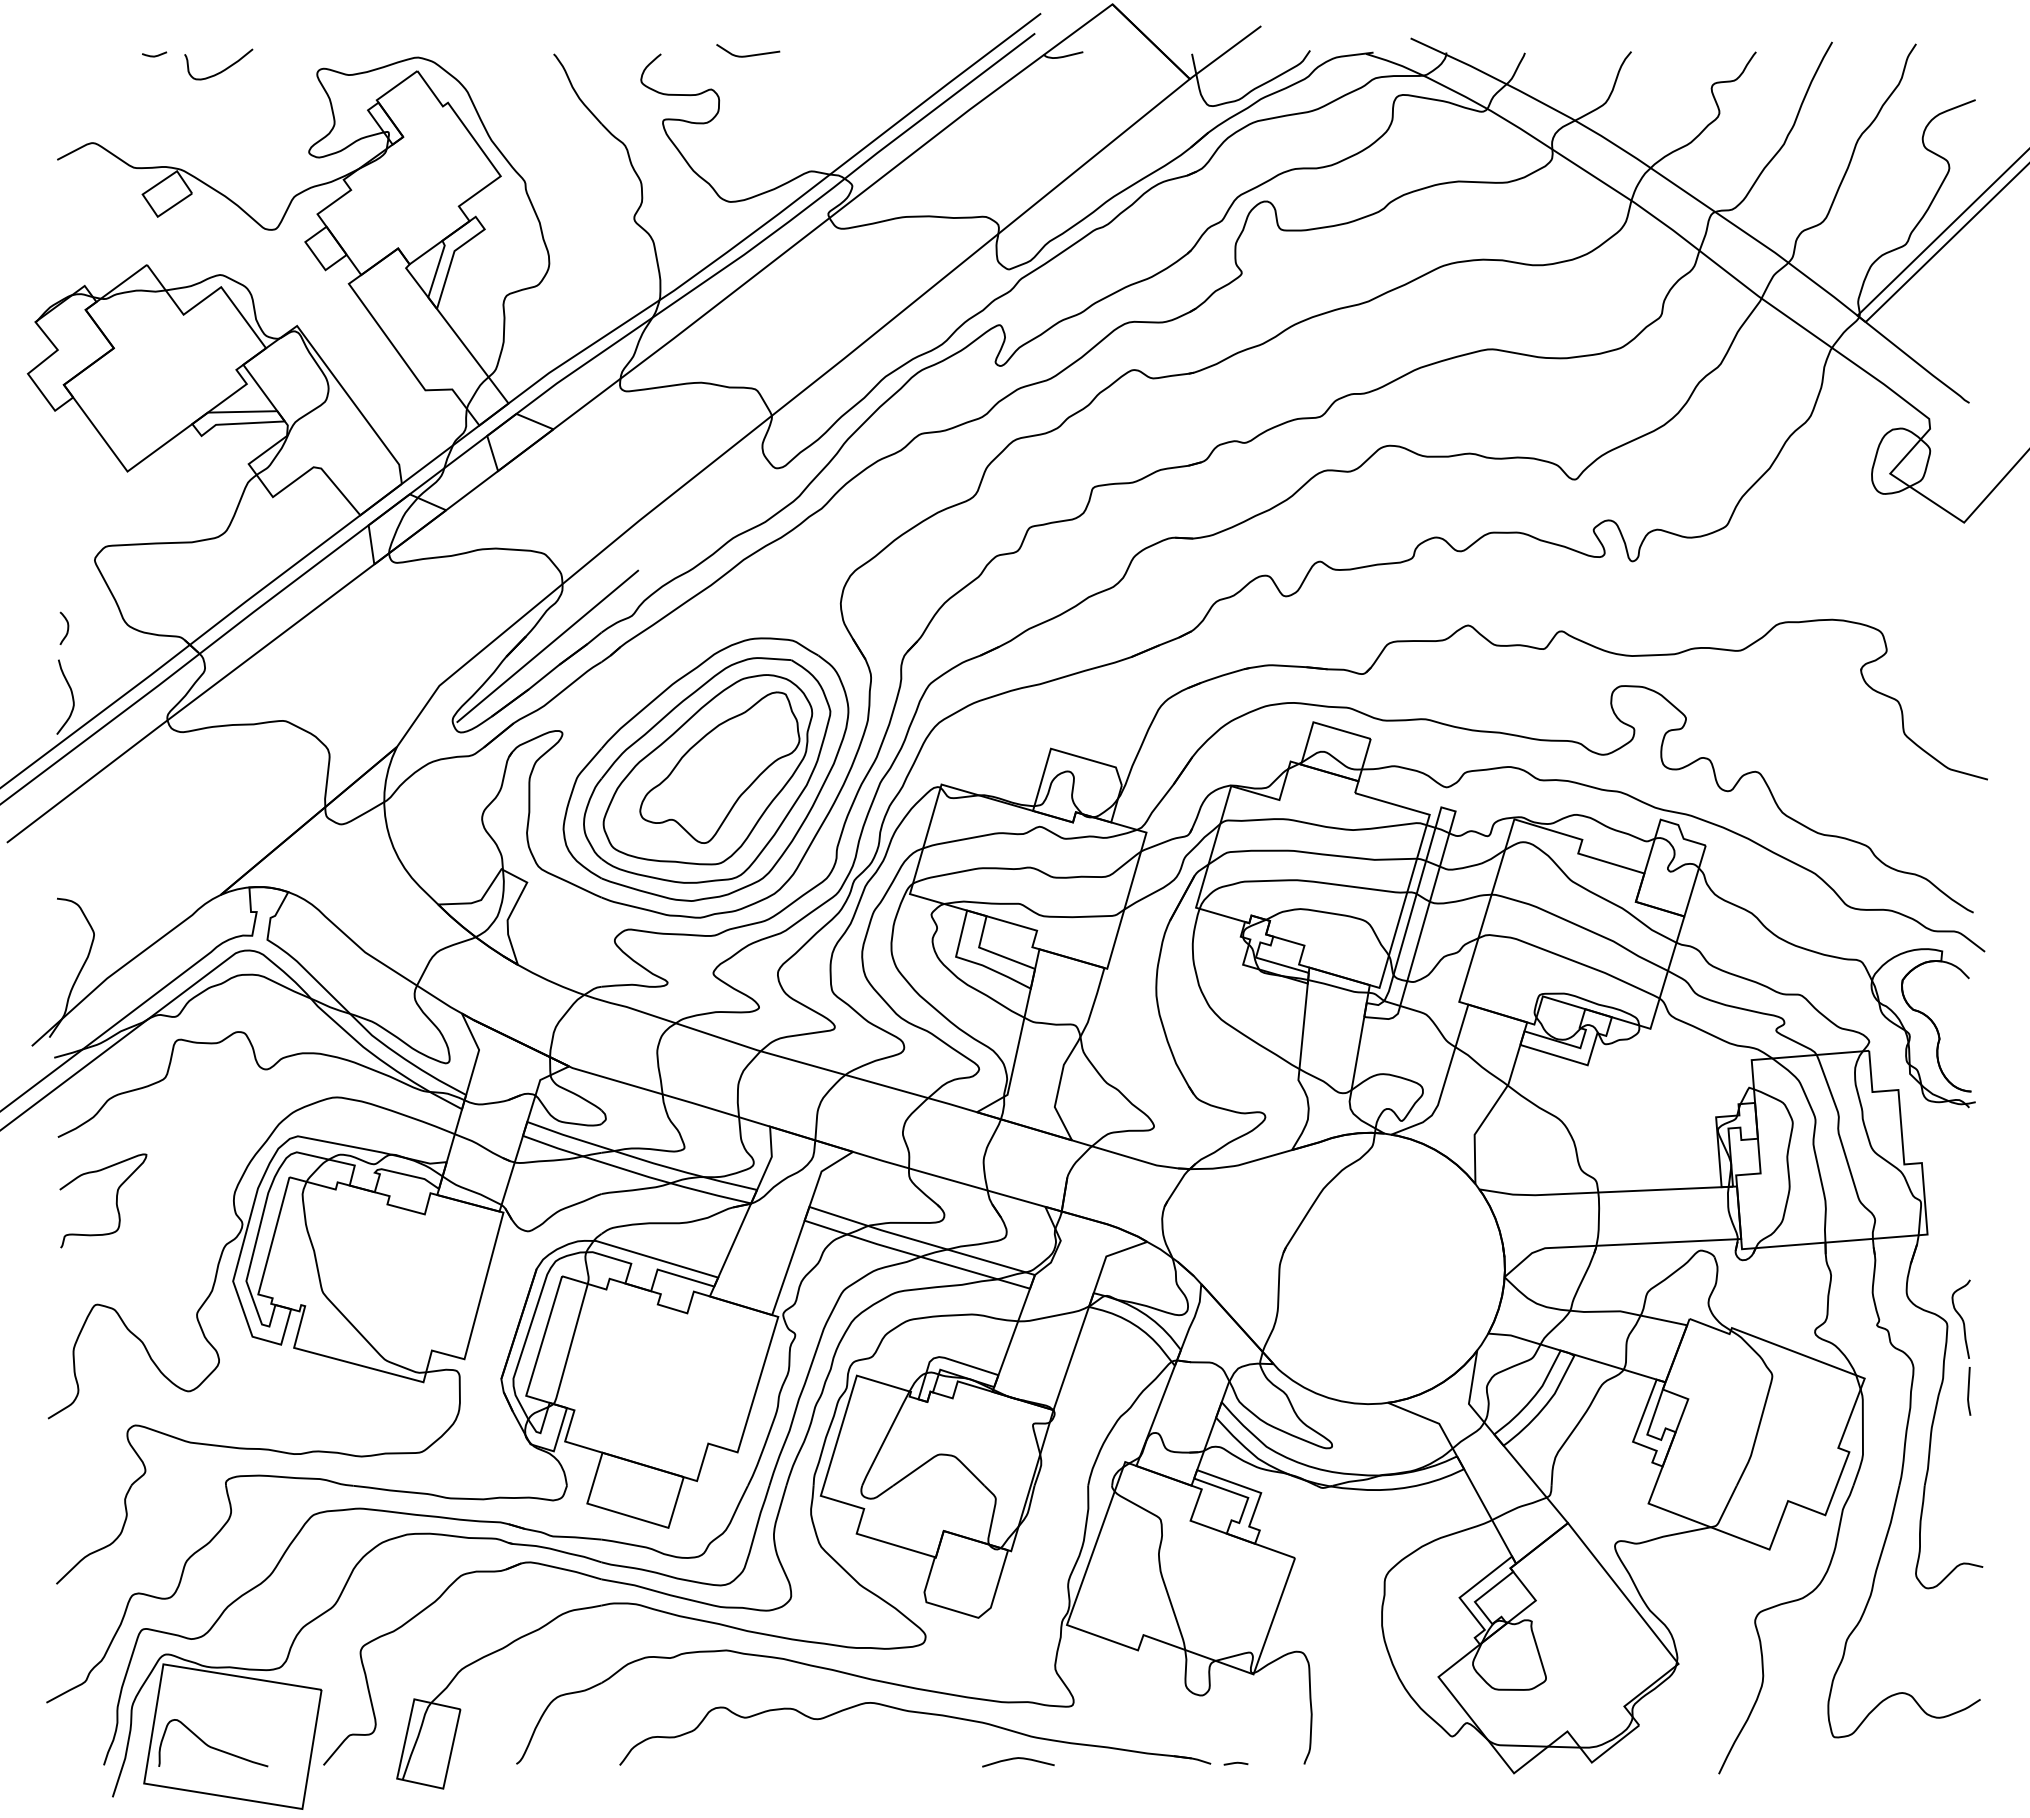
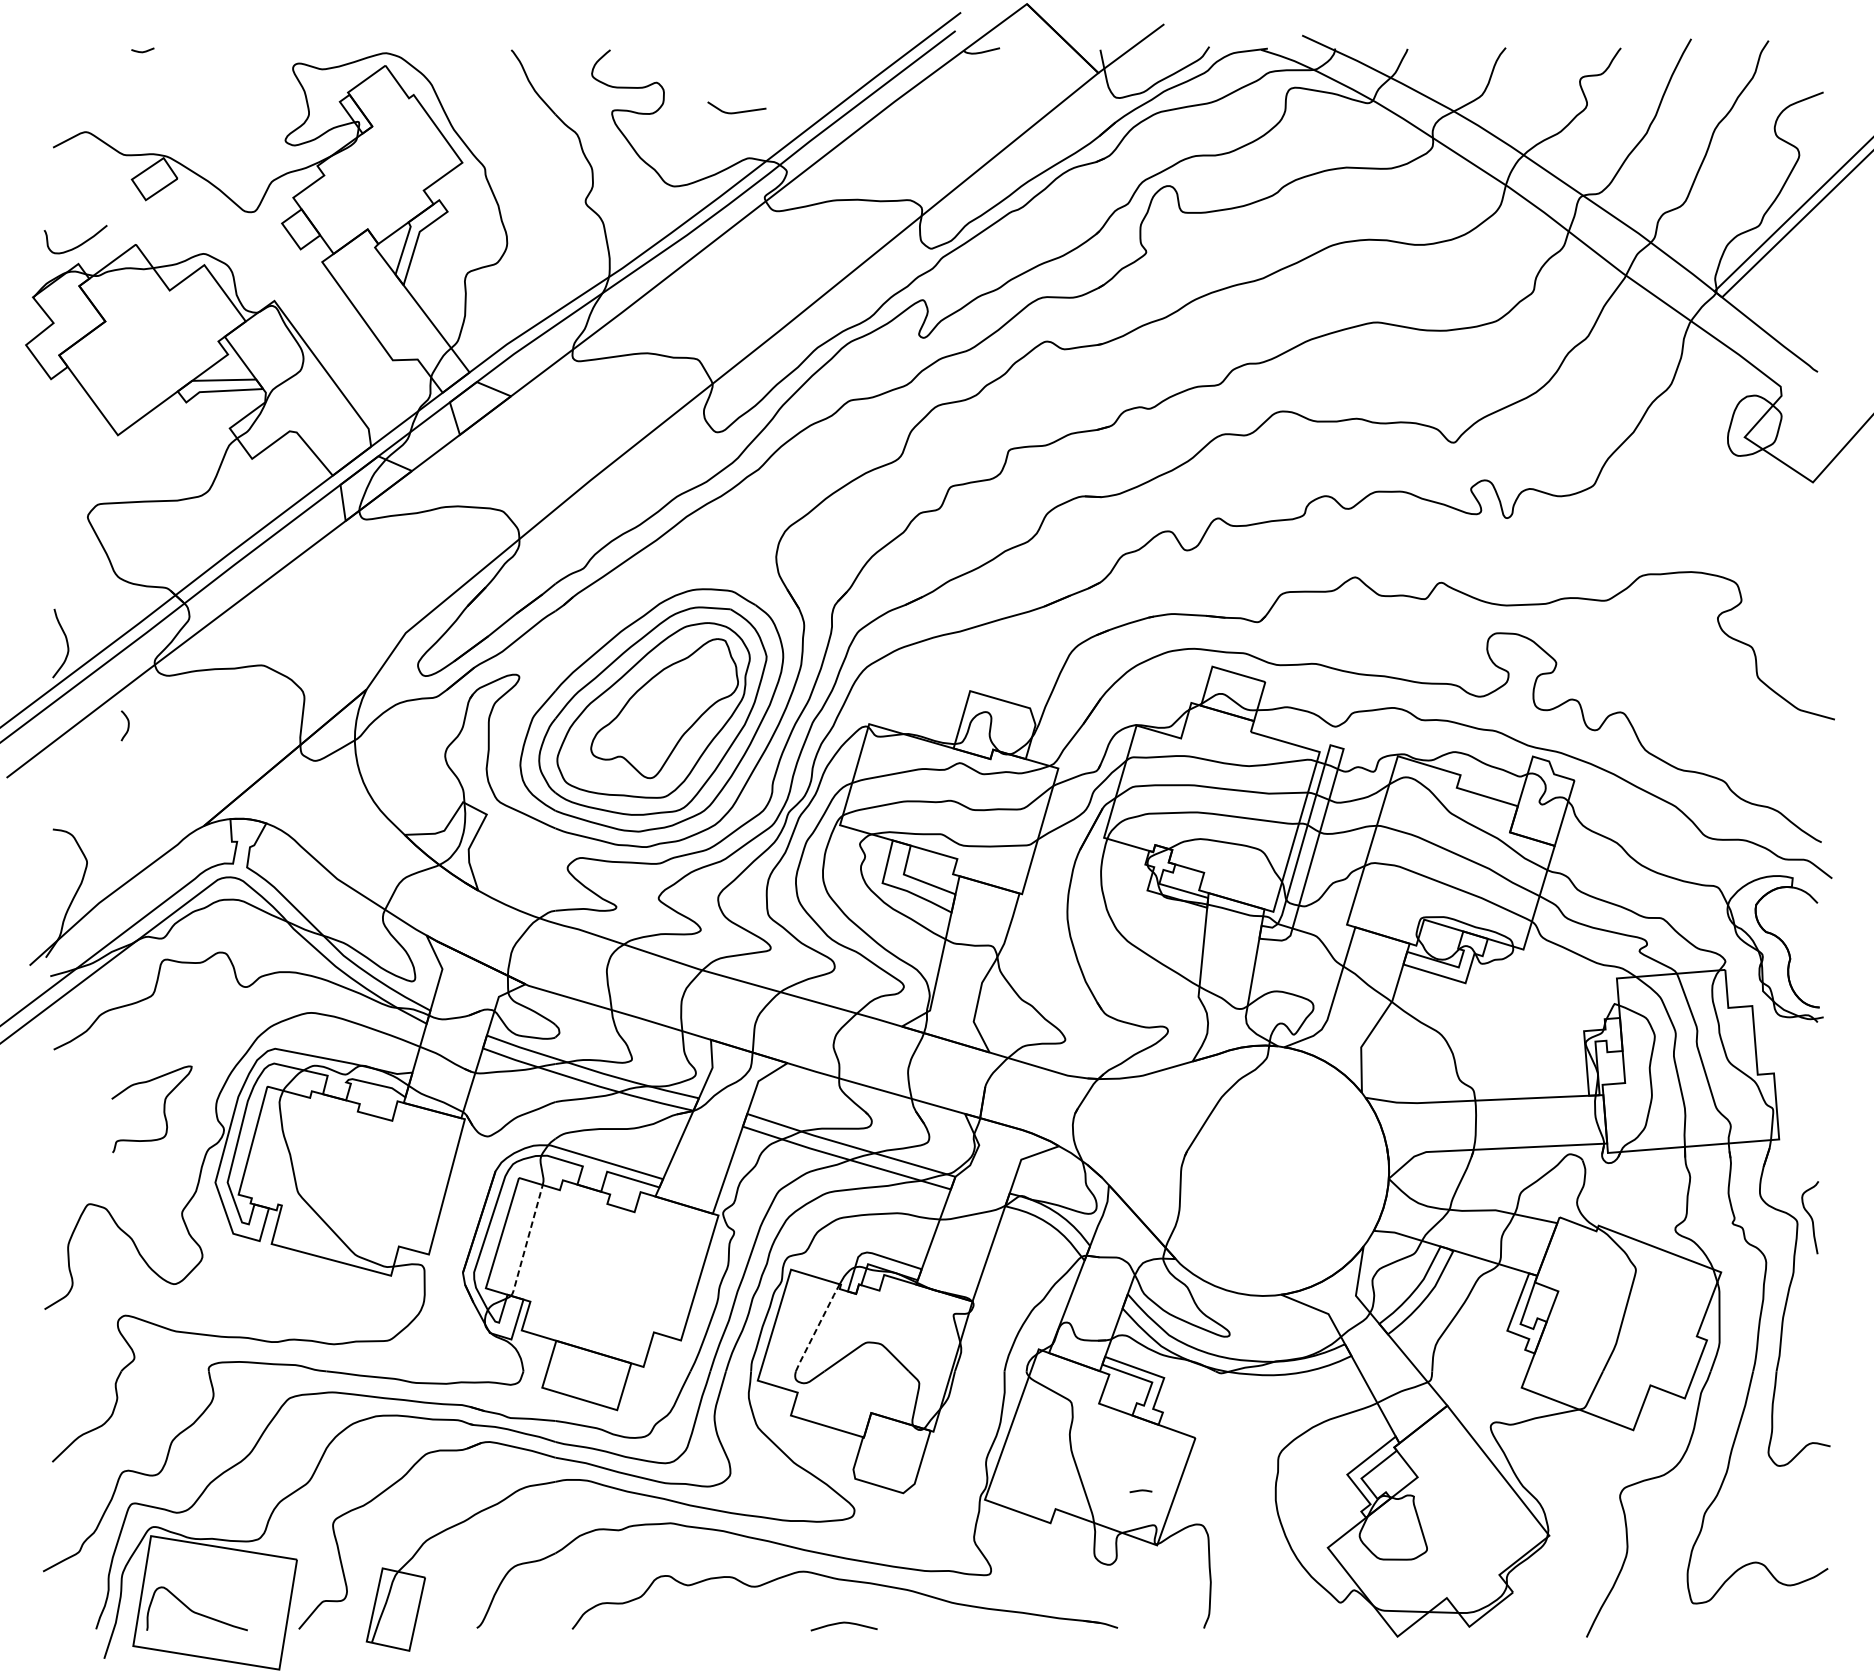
curve: (750, 54) -> (739, 111), moved
curve: (221, 70) -> (78, 245), moved
curve: (67, 627) -> (128, 725), moved
line: (547, 646) -> (505, 596), removed
curve: (115, 1203) -> (163, 1111), moved
line: (570, 1345) -> (526, 1241), solid -> dashed
line: (1969, 1391) -> (1817, 1284), removed
line: (885, 1438) -> (817, 1327), solid -> dashed
curve: (1016, 1759) -> (842, 1623), moved
line: (1235, 1763) -> (1140, 1491), moved

